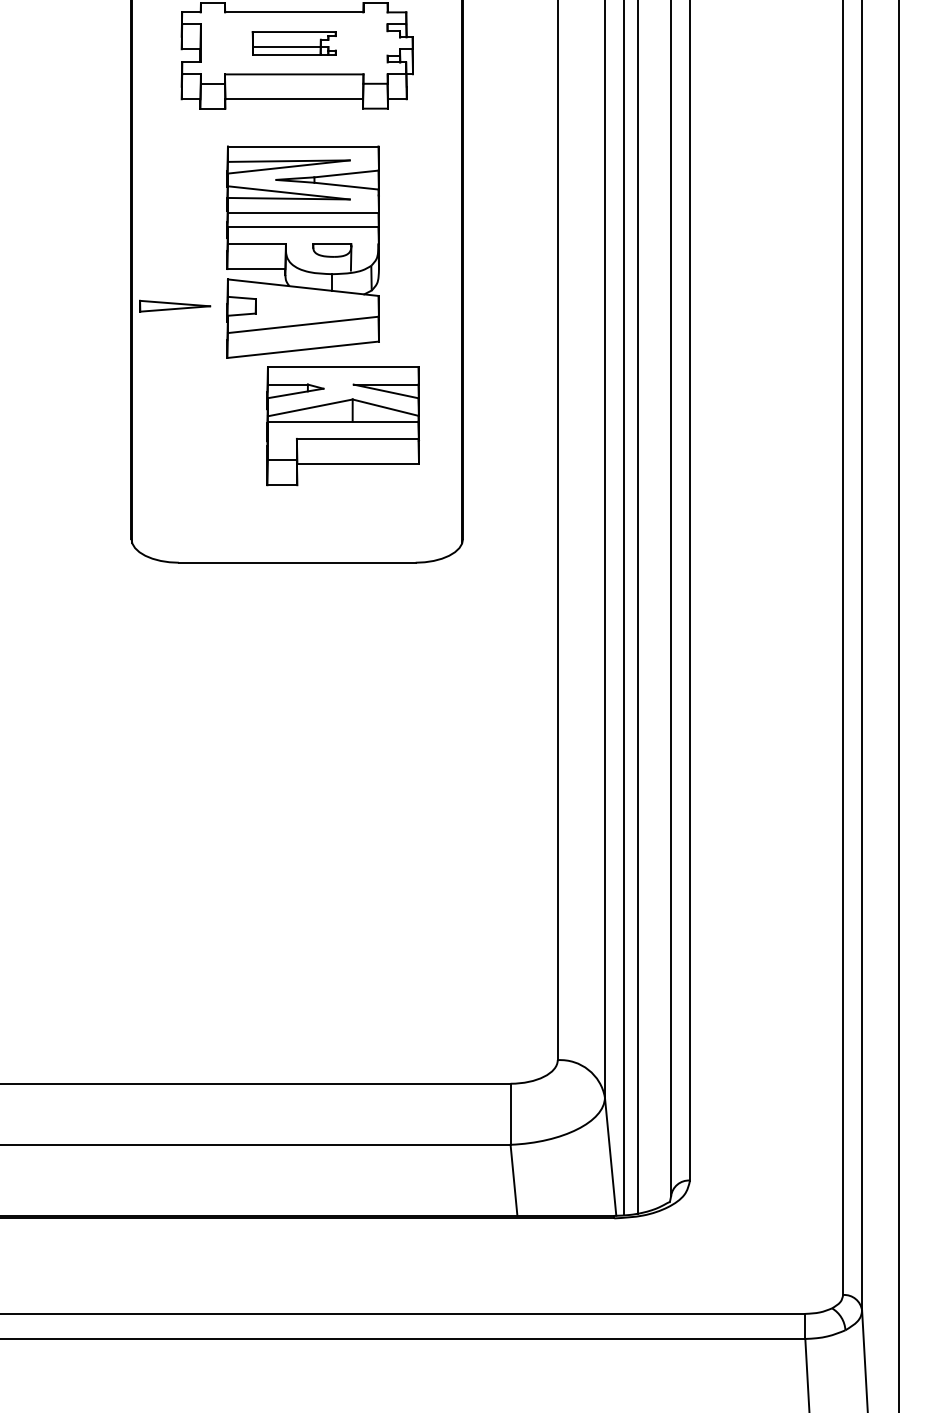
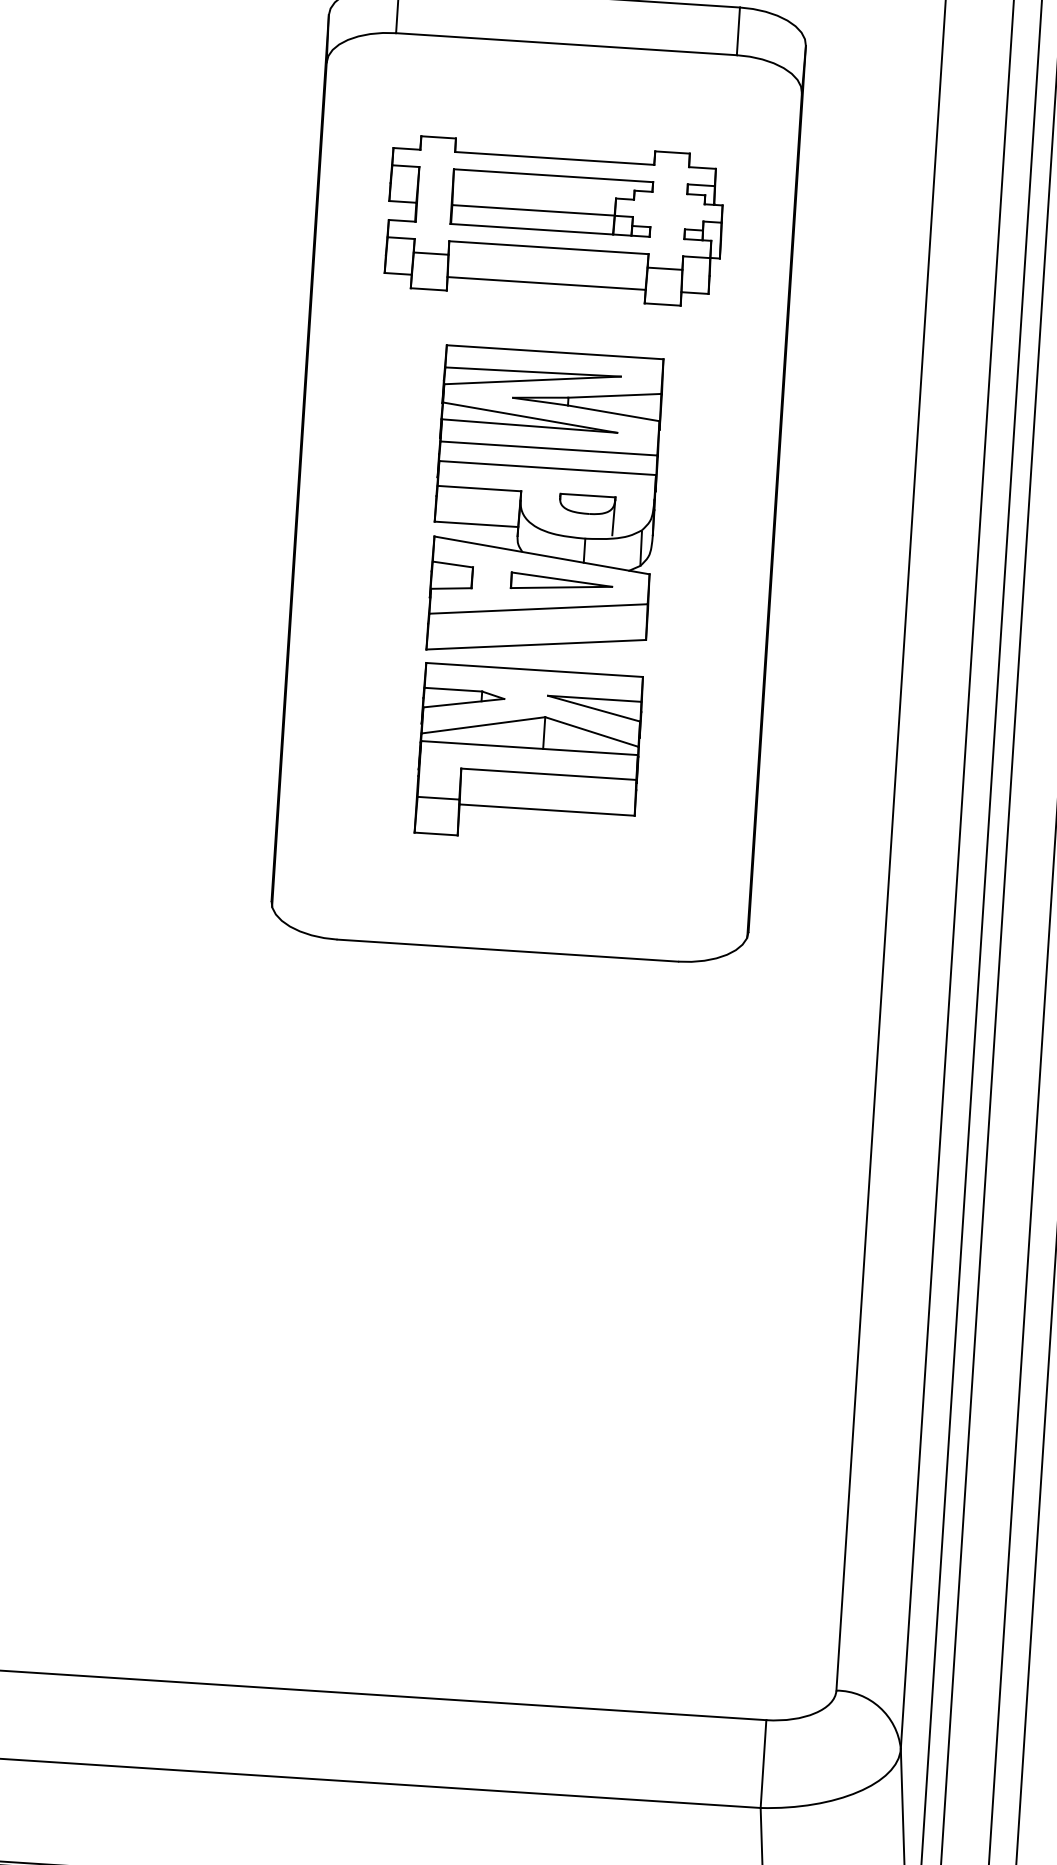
part: (294, 43) -> (552, 203), size x1.67
part: (175, 305) -> (562, 582), moved
part: (342, 426) -> (528, 755), moved

